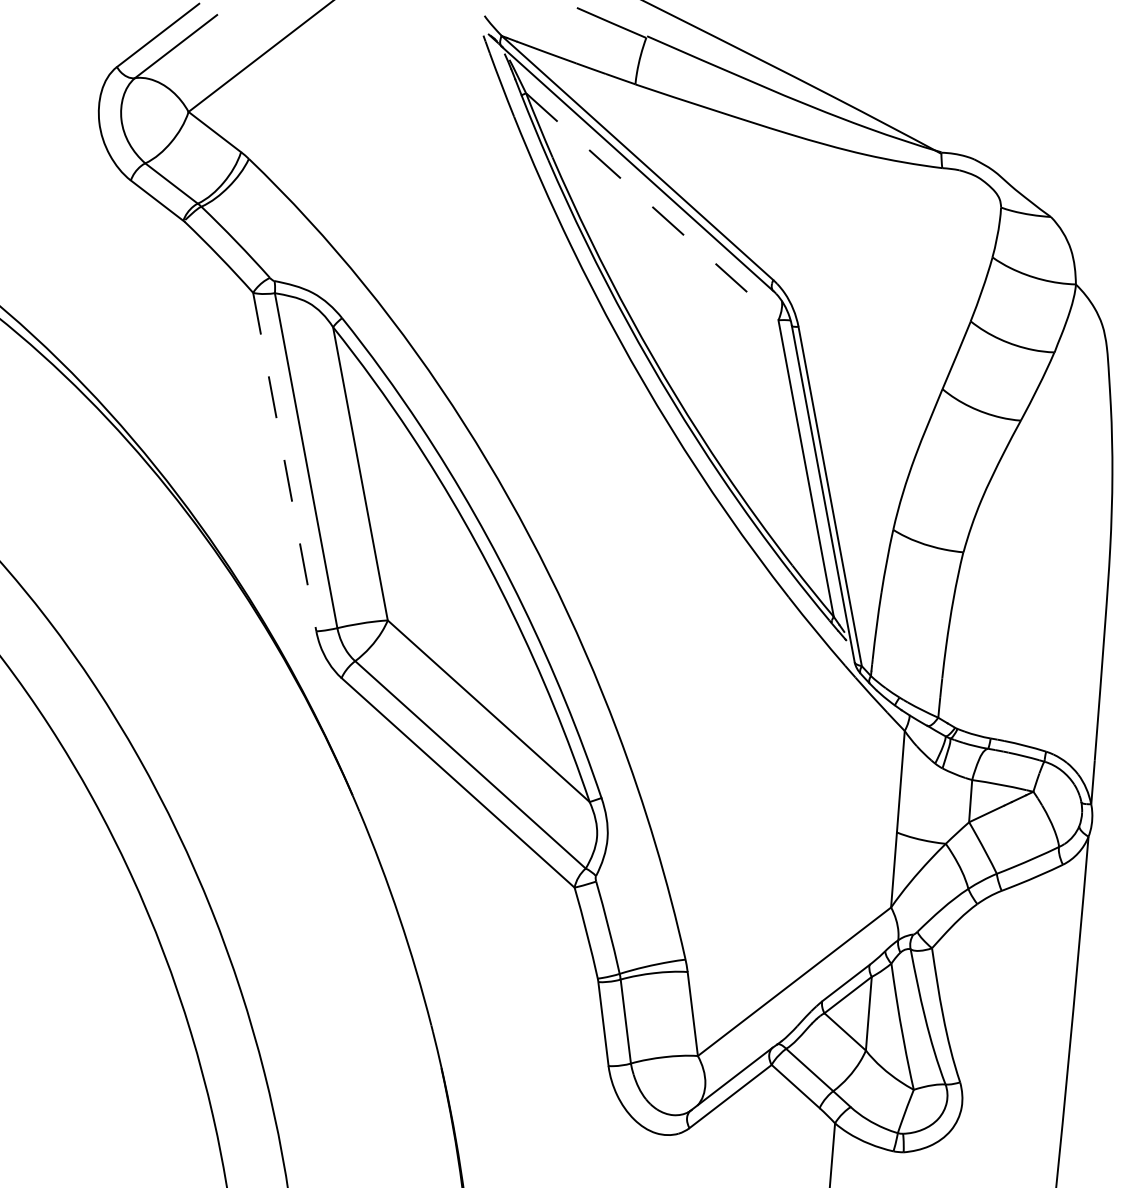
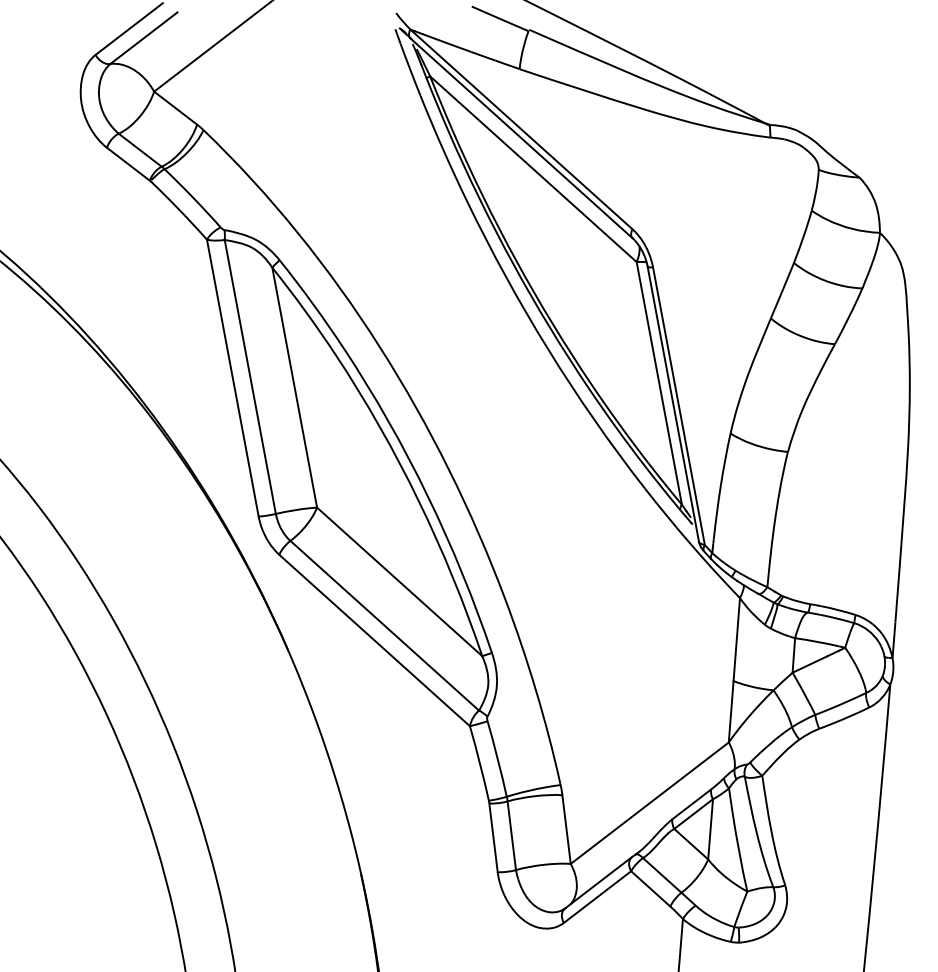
line: (652, 206) -> (533, 169), dashed -> solid
line: (284, 462) -> (232, 378), dashed -> solid

